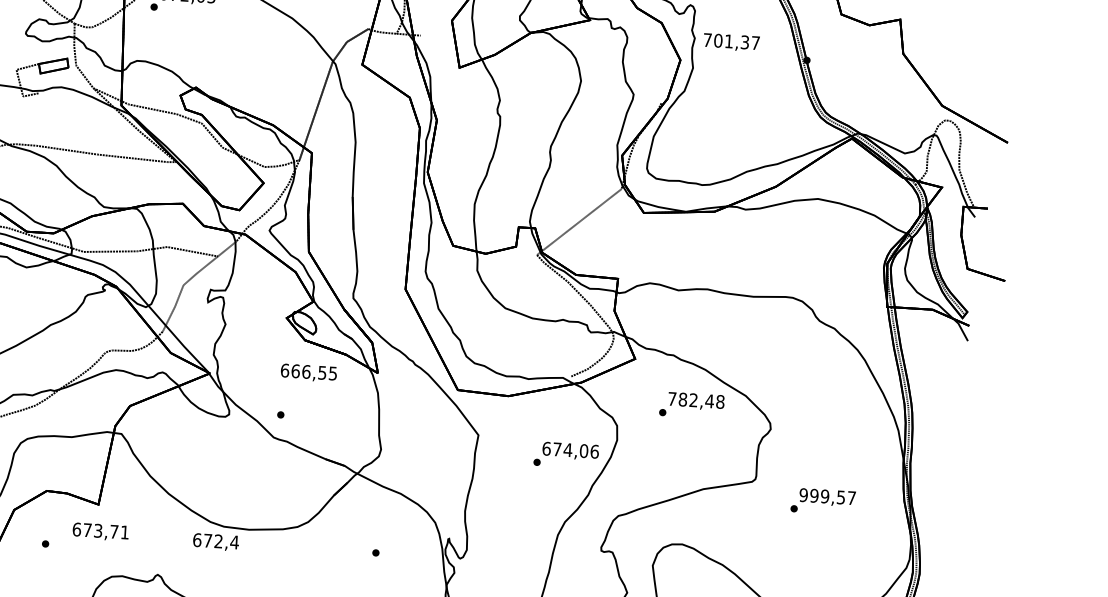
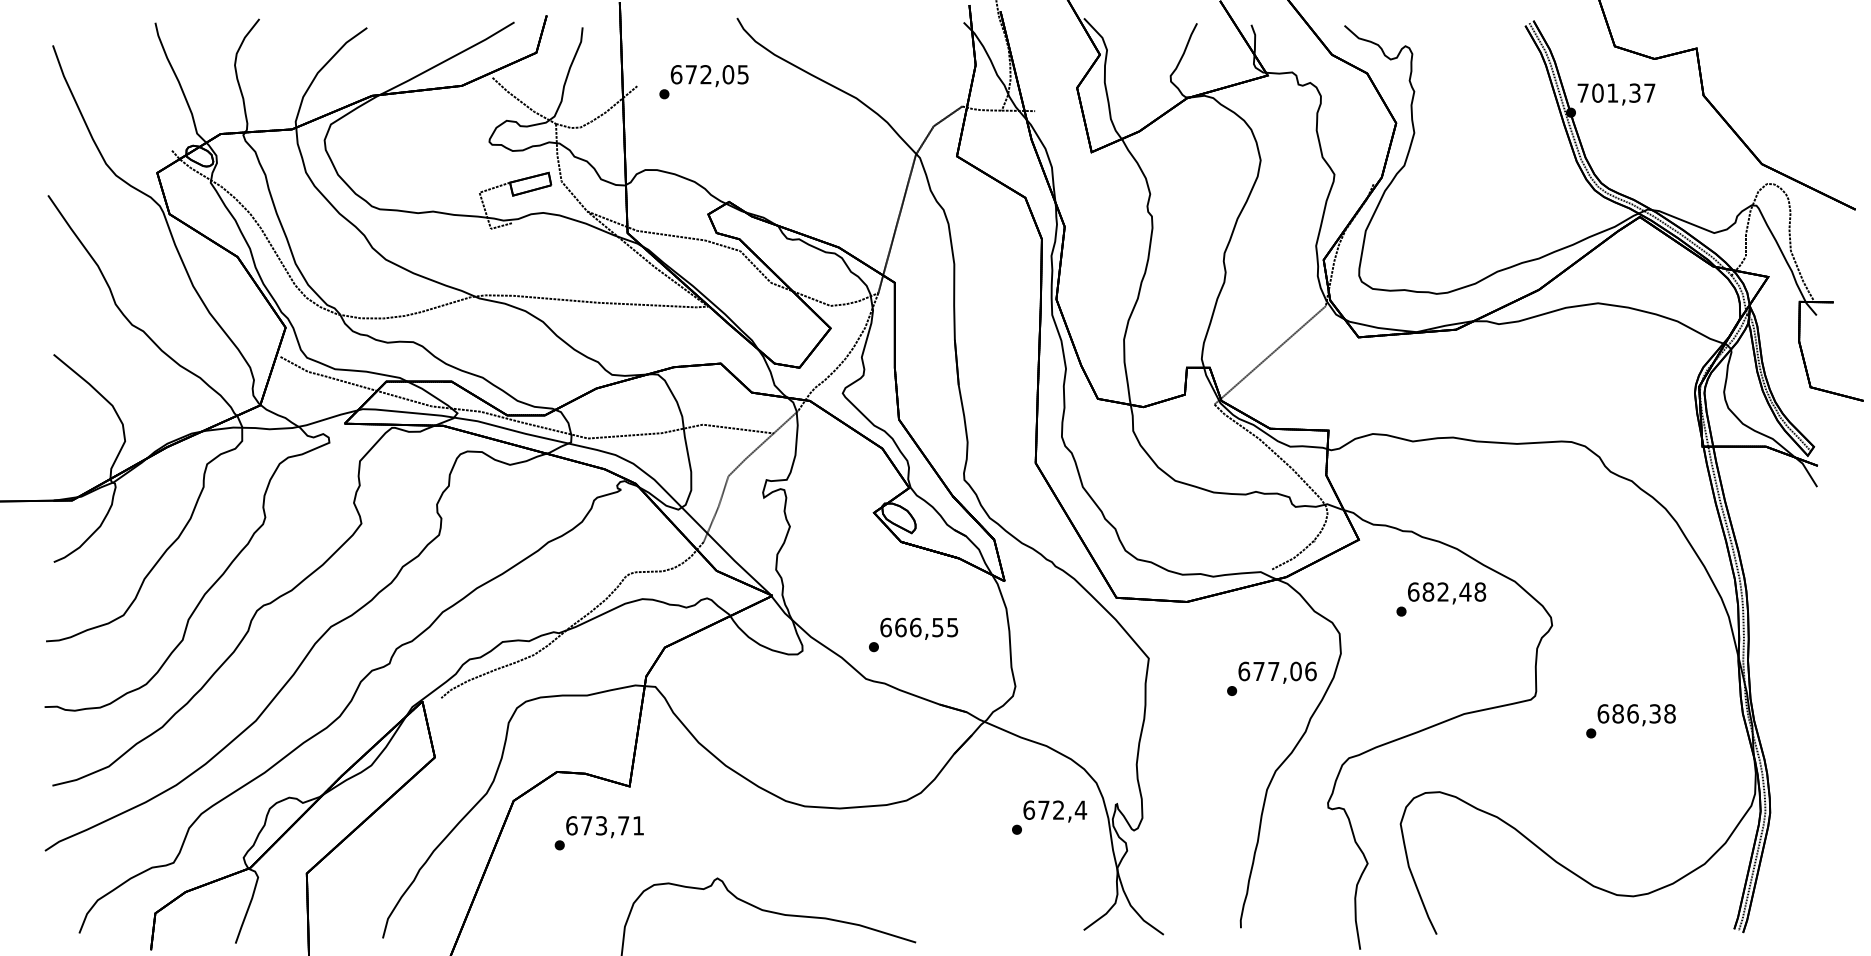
text: (731, 42) -> (1616, 94), moved
text: (309, 372) -> (919, 628), moved
text: (672, 398) -> (1413, 591), 782,48 -> 682,48
text: (567, 450) -> (1273, 671), 674,06 -> 677,06
text: (827, 496) -> (1636, 713), 999,57 -> 686,38
text: (100, 532) -> (604, 827), moved
text: (216, 542) -> (1055, 811), moved

